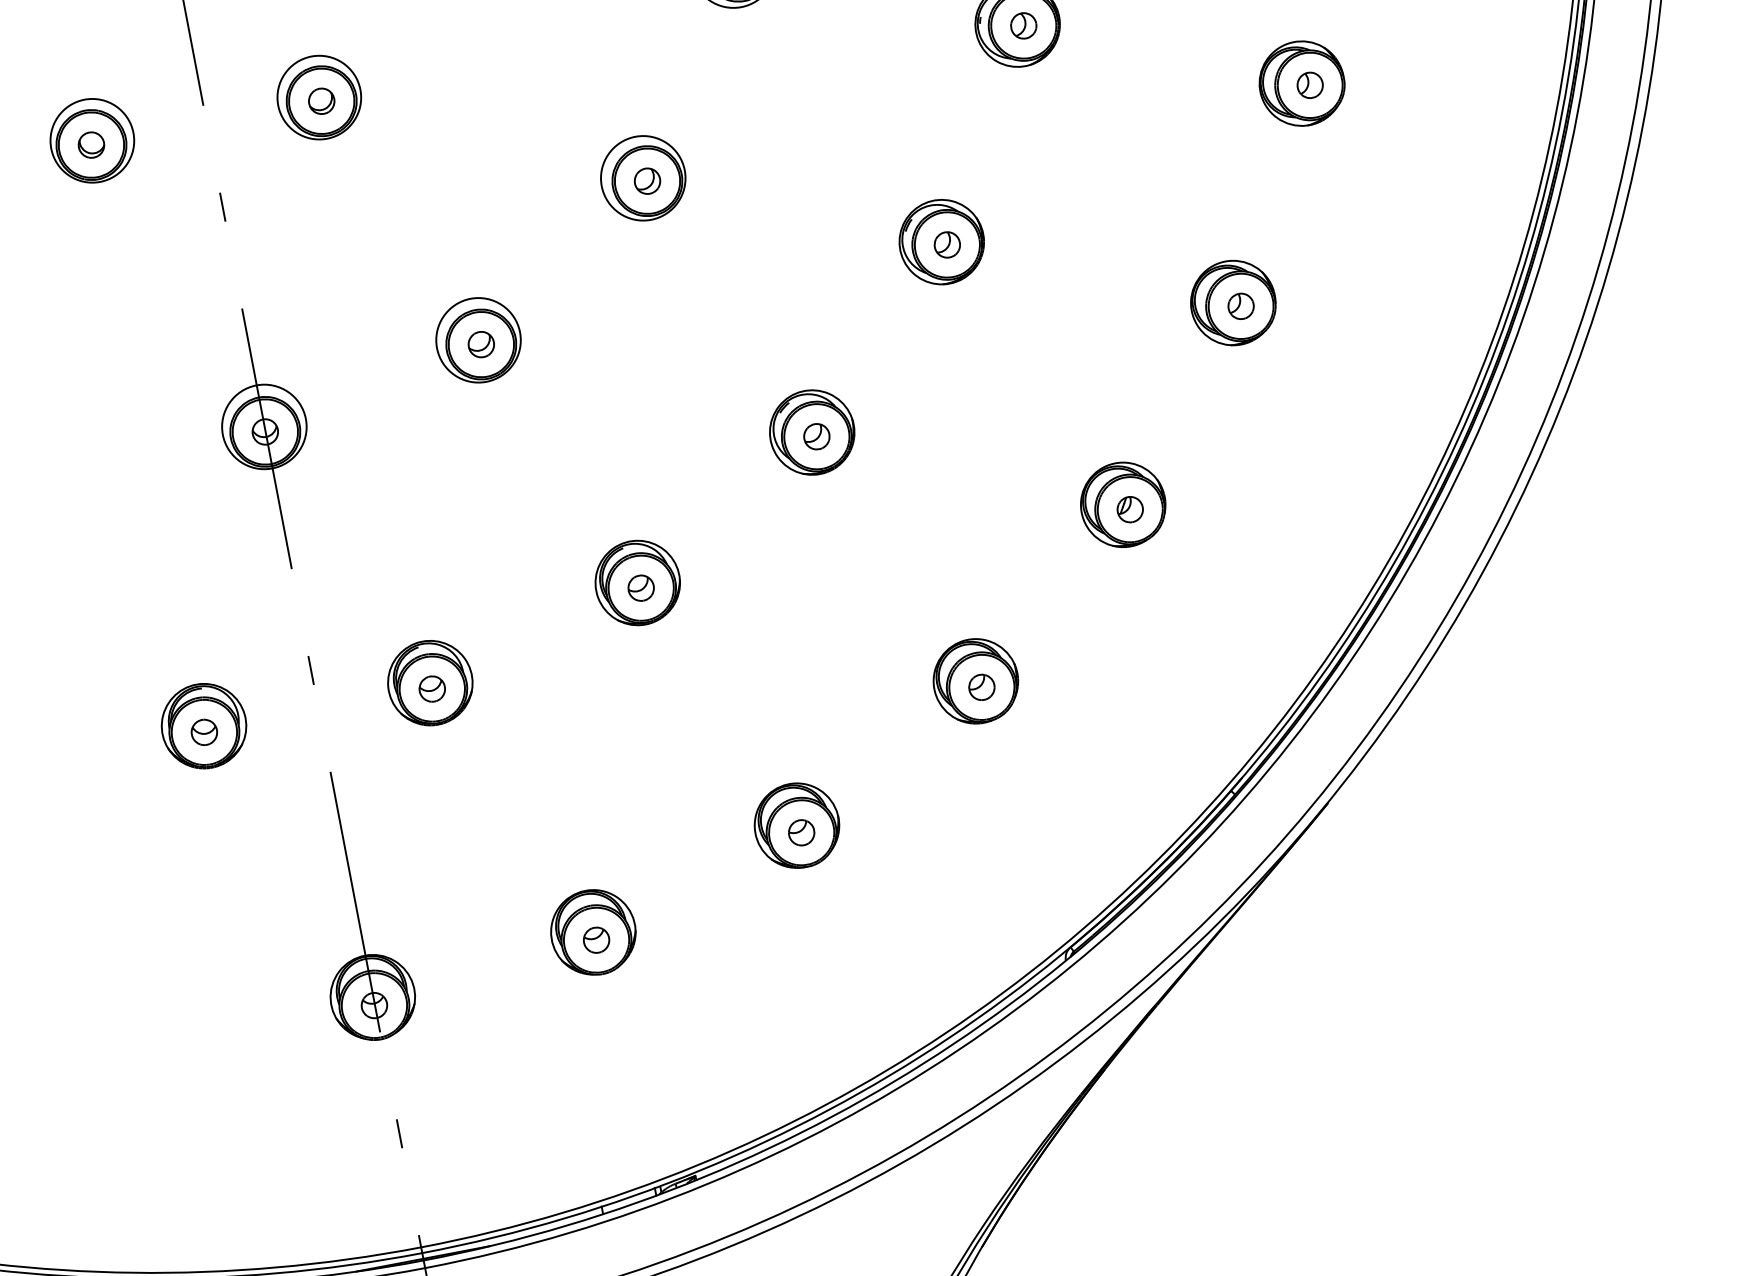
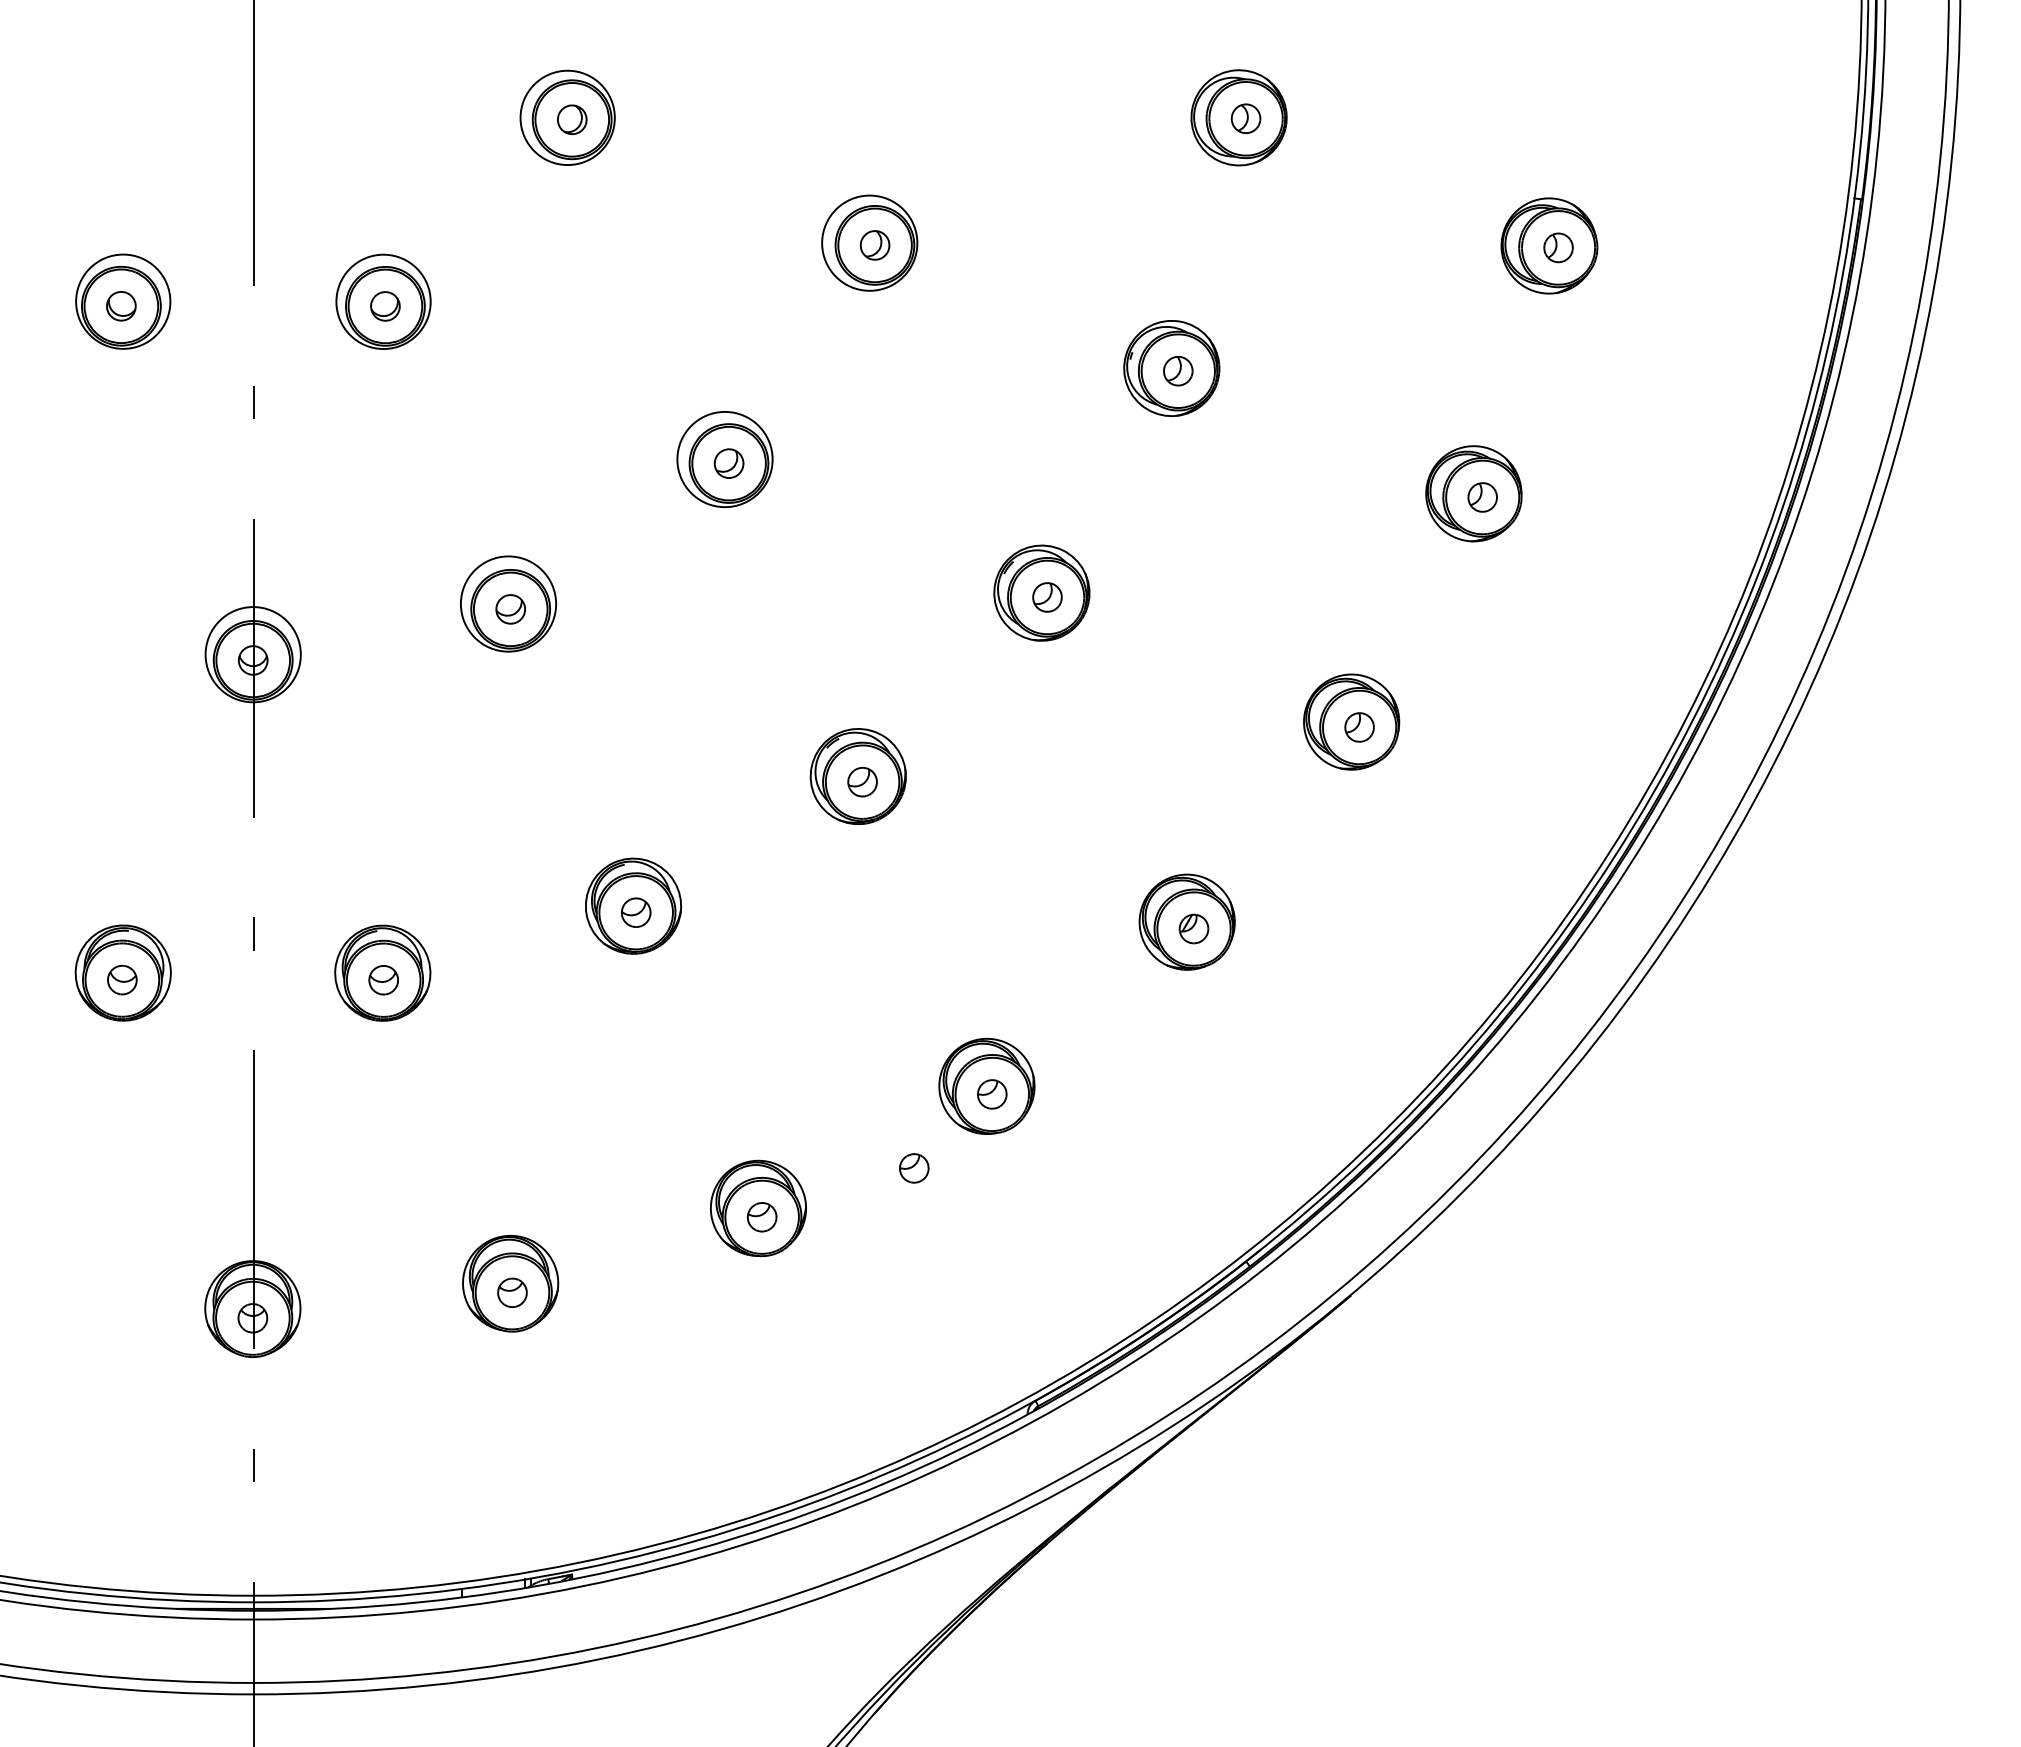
part: (926, 764) -> (914, 1168), added

